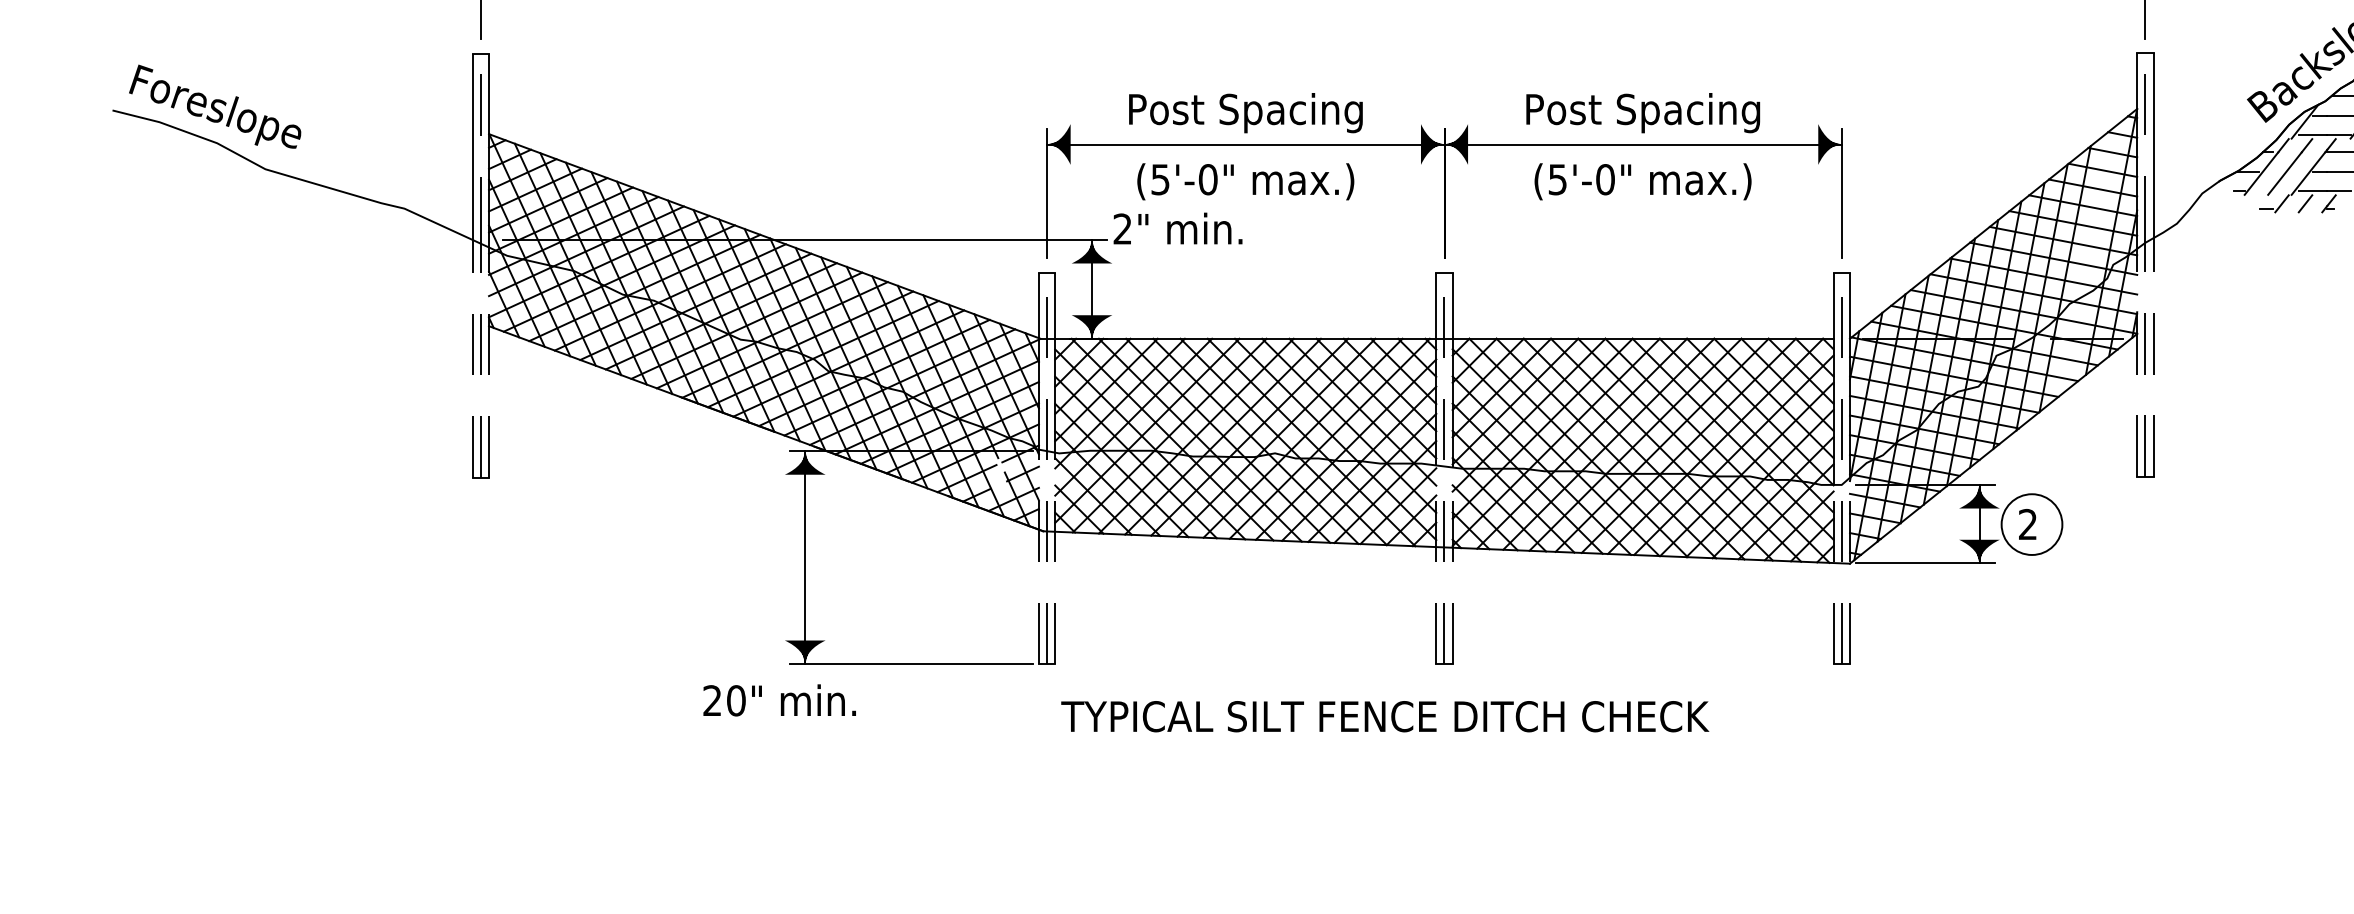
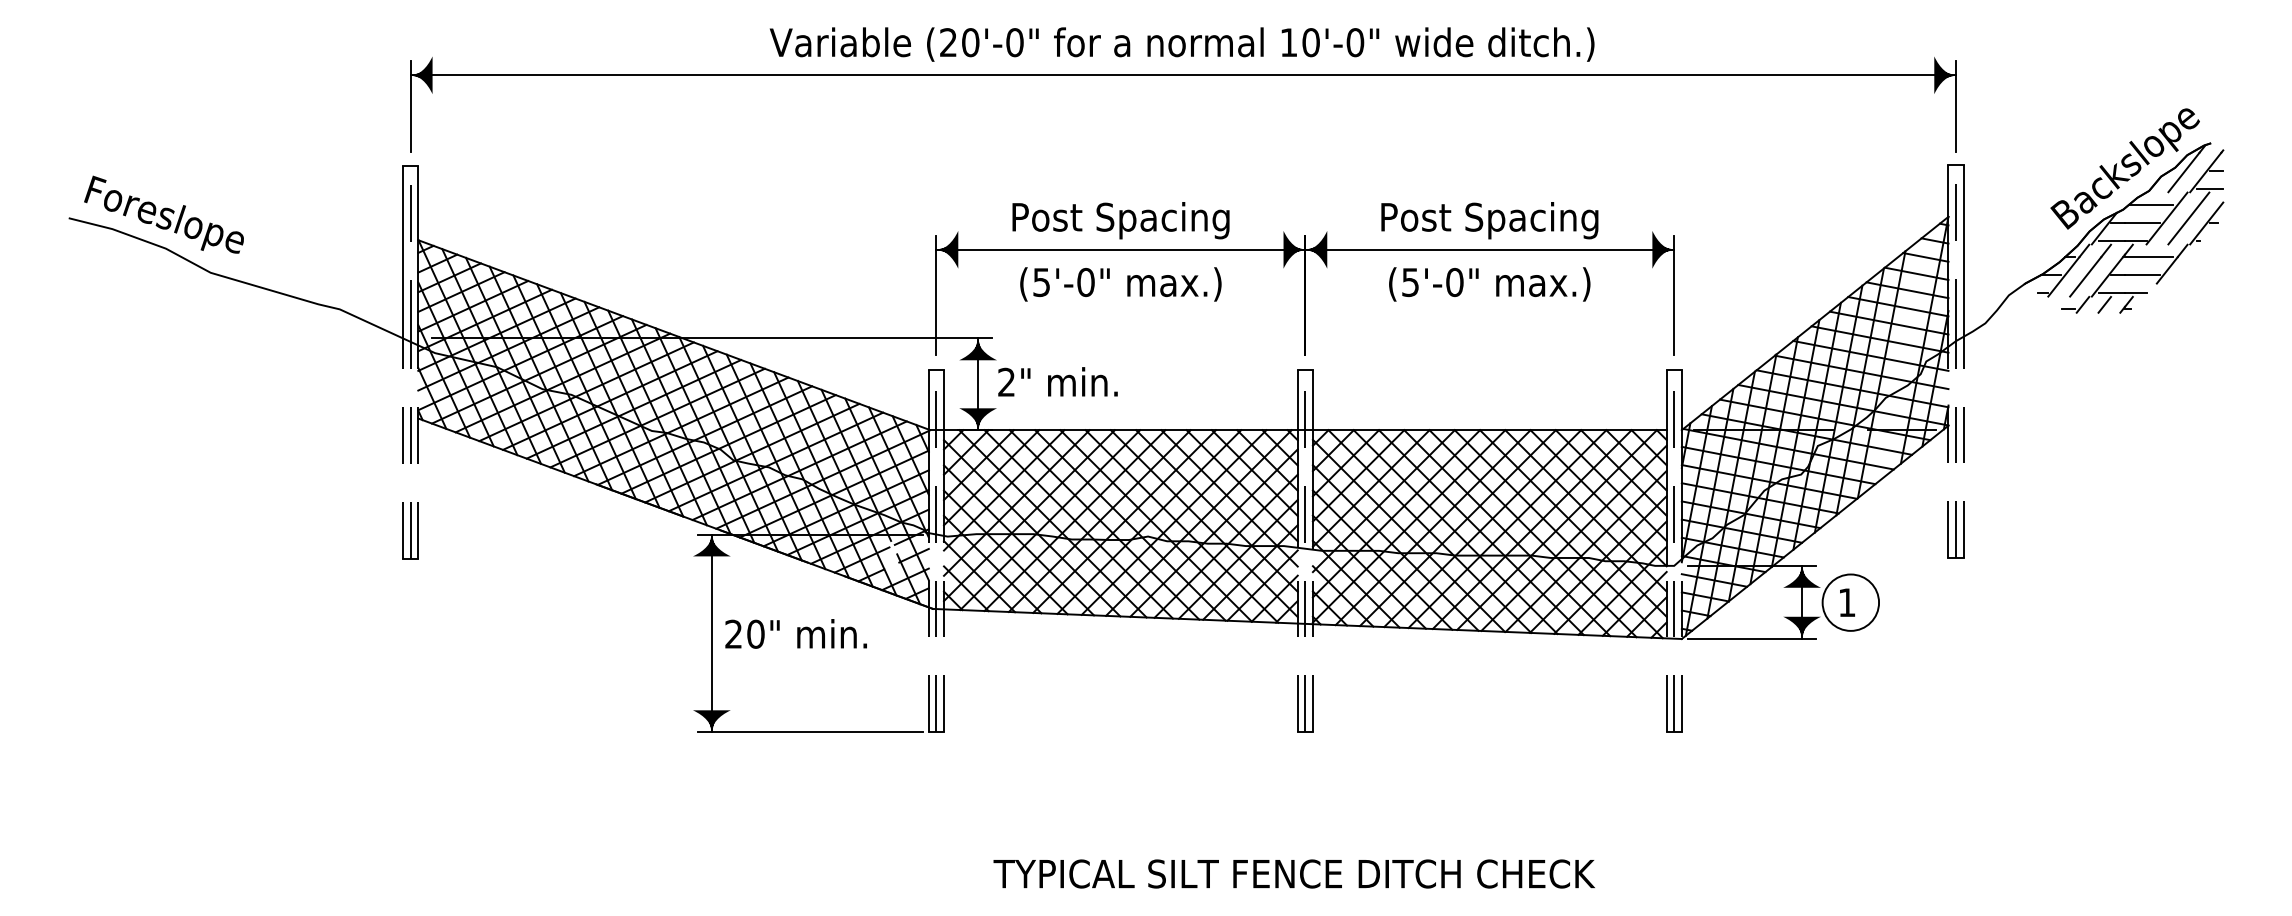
text: (1177, 228) -> (1057, 381), moved
text: (2027, 524) -> (1846, 602), 2 -> 1
text: (778, 699) -> (795, 633), moved
text: (1384, 716) -> (1293, 873), moved

